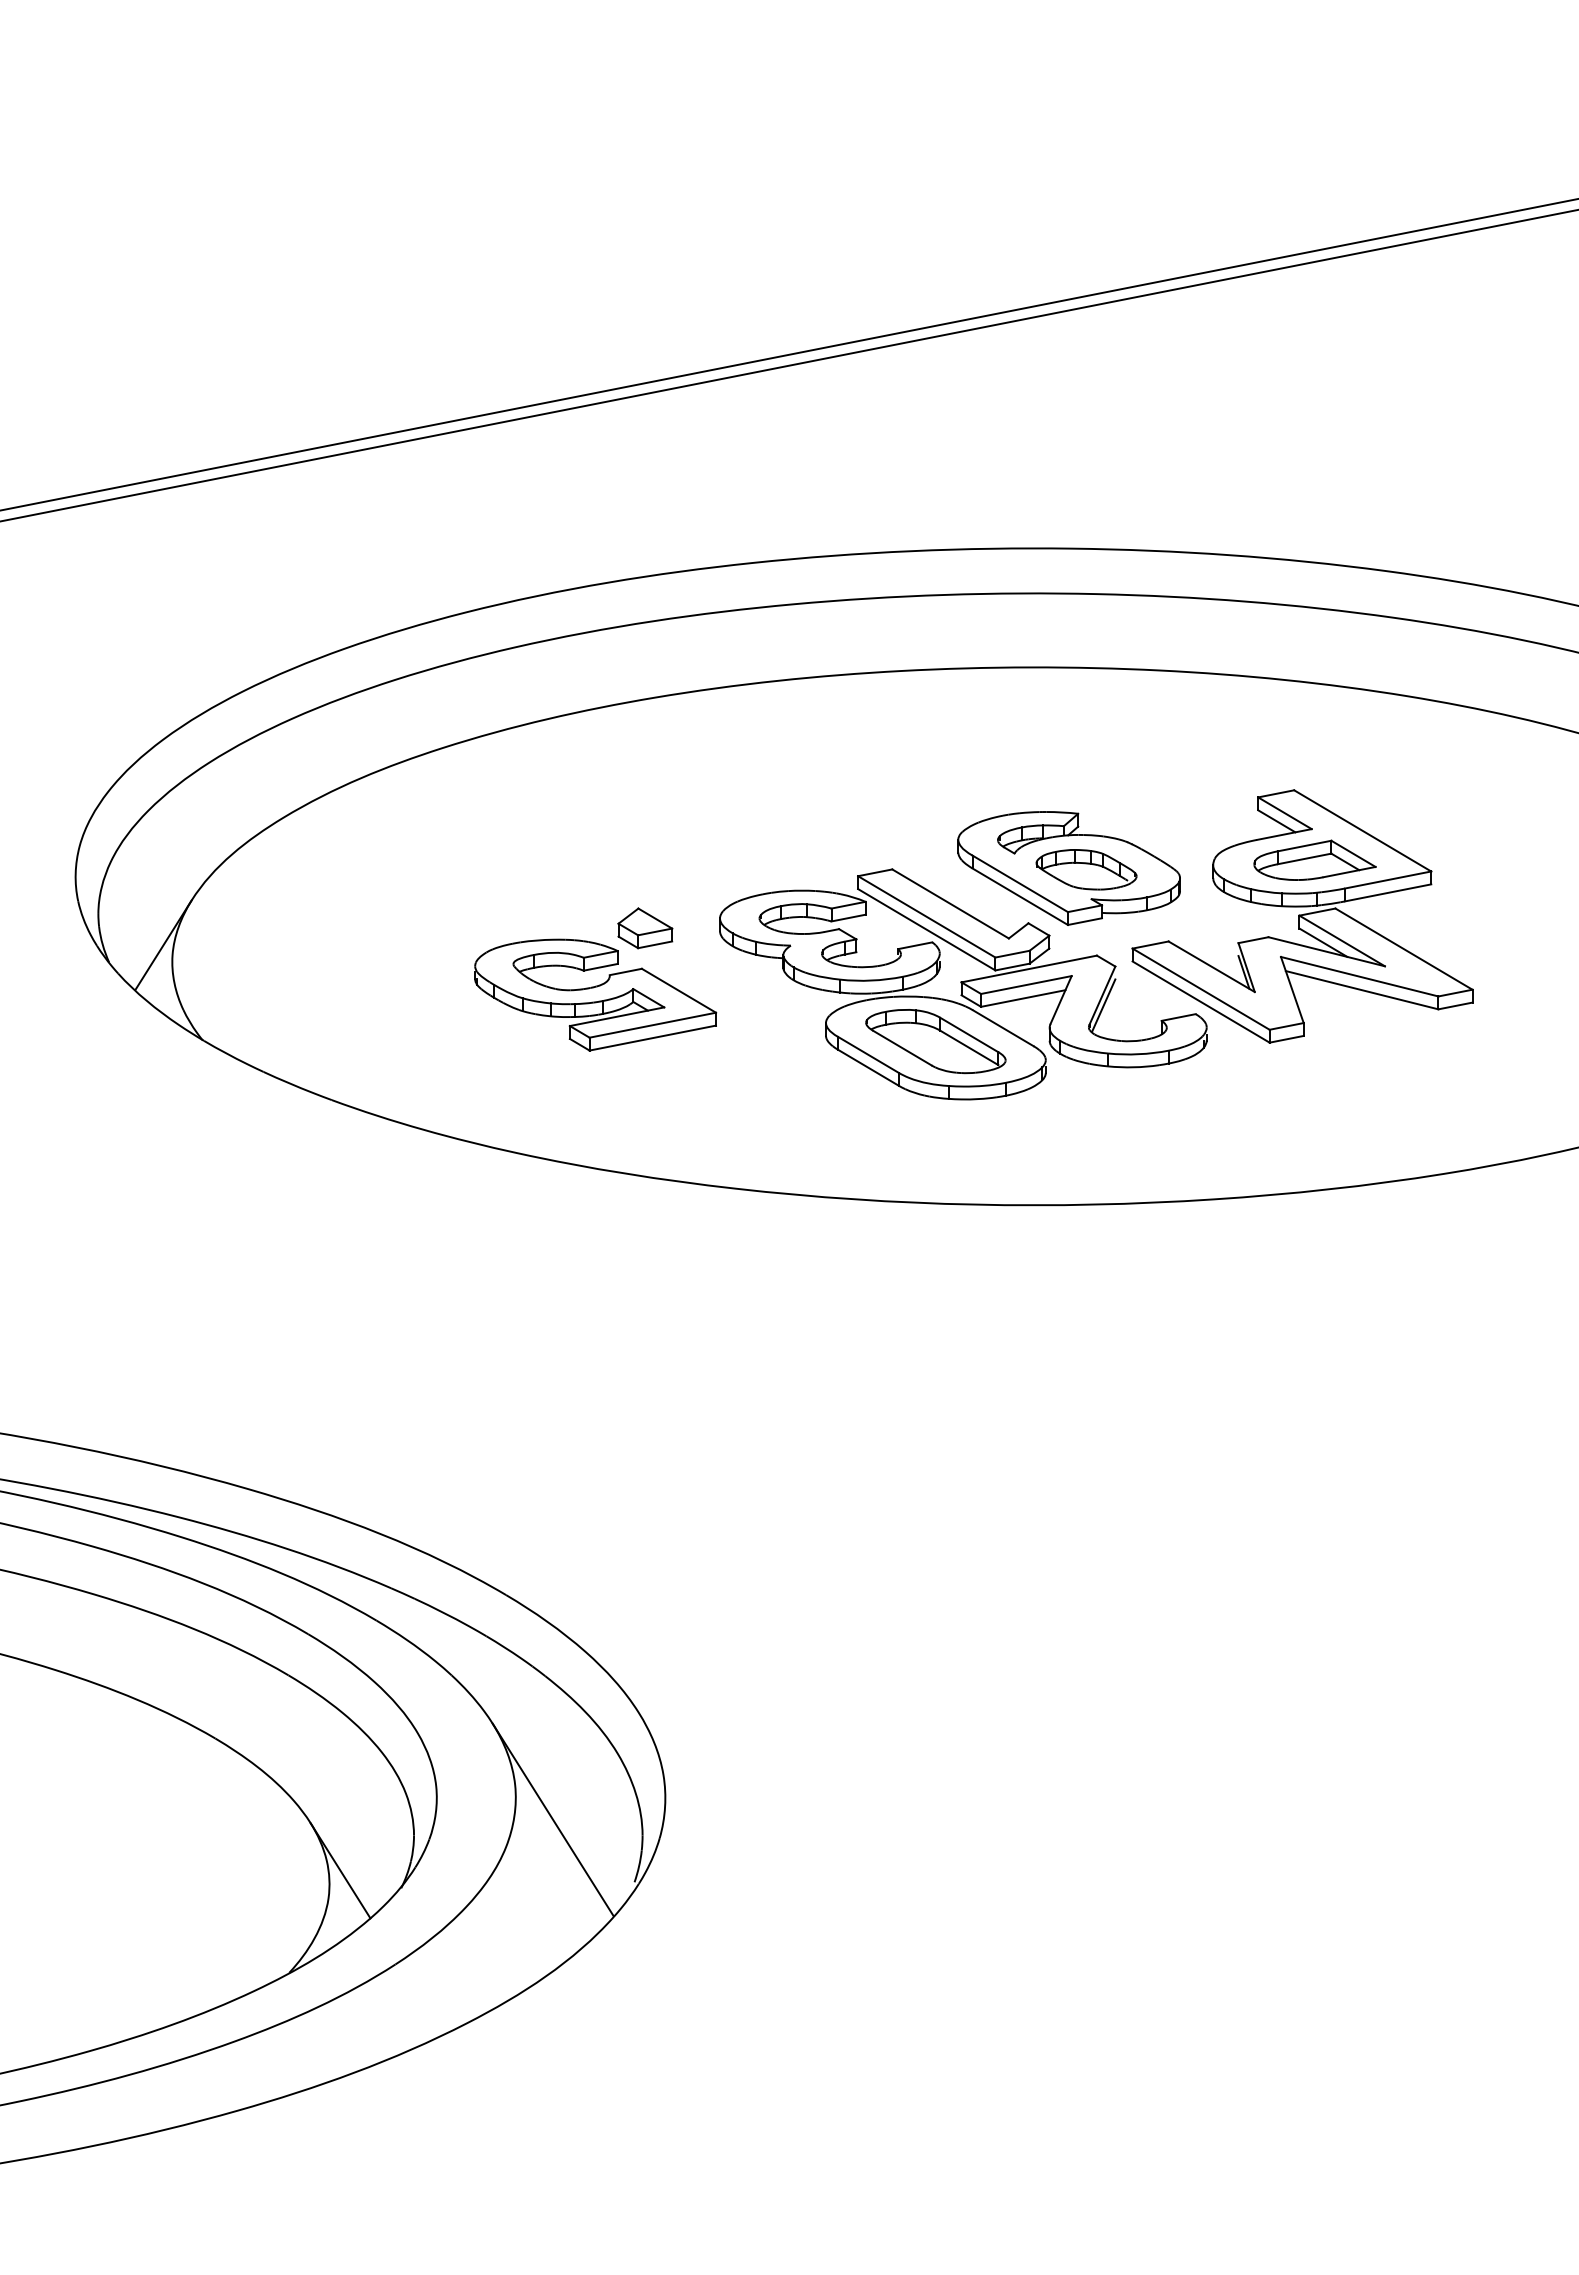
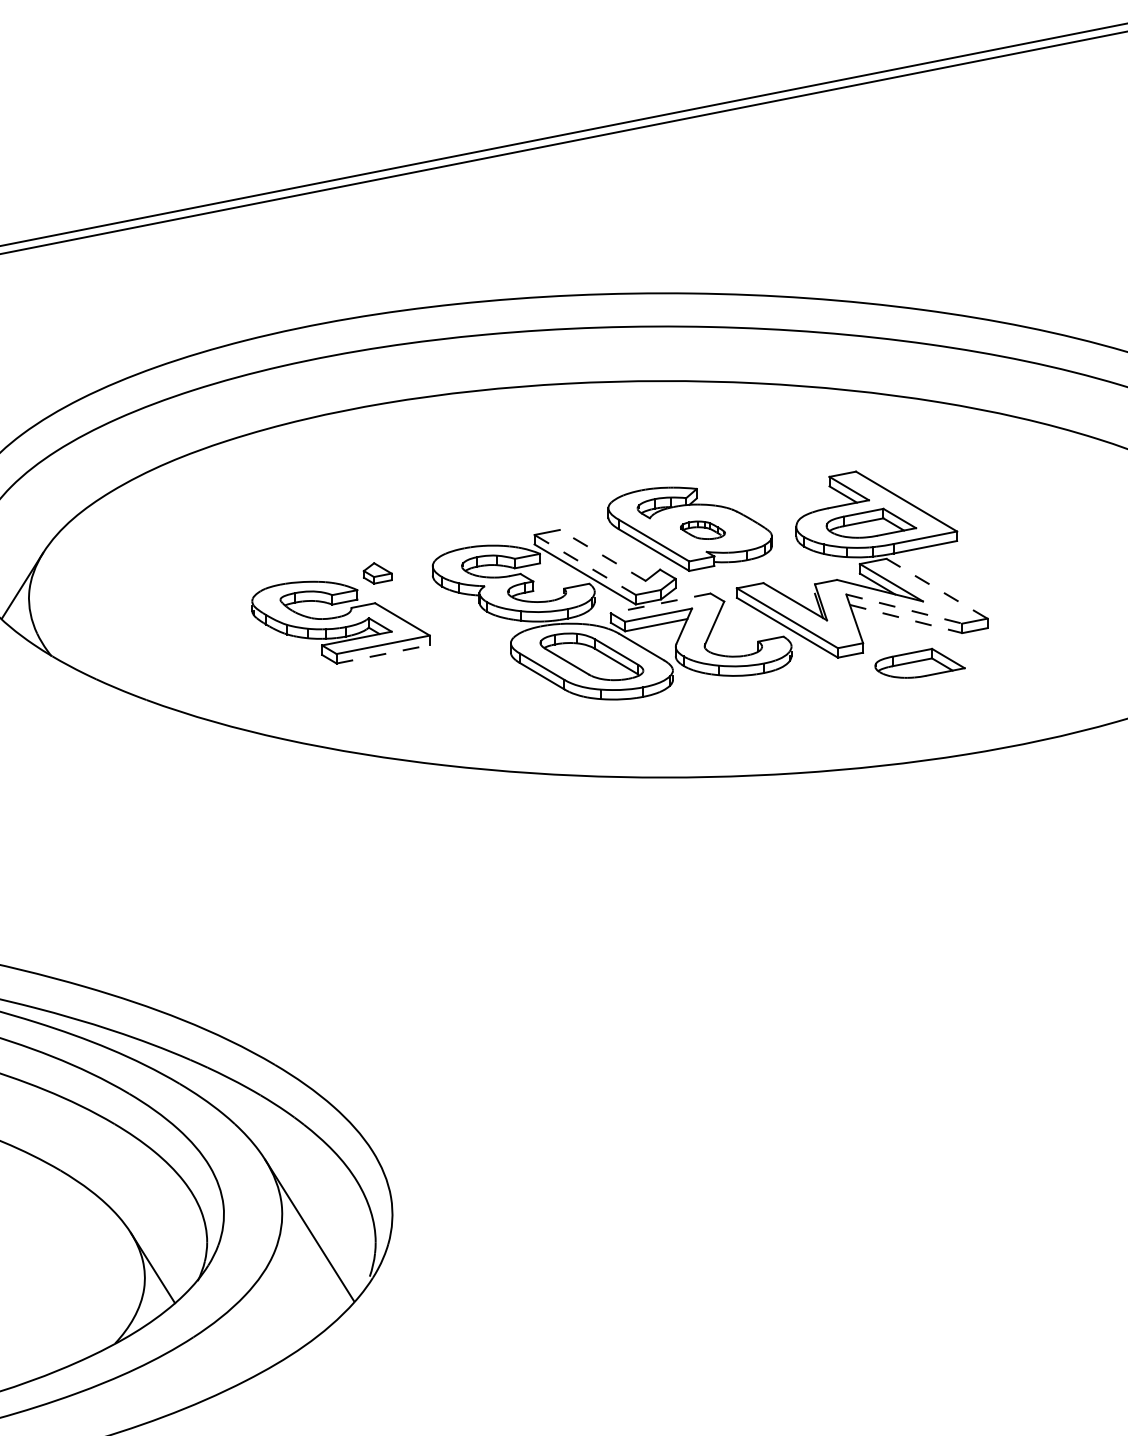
part: (1086, 869) -> (702, 530), size x0.6
line: (950, 903) -> (602, 555), solid -> dashed
line: (926, 916) -> (584, 564), solid -> dashed
part: (645, 928) -> (377, 573), size x0.7
line: (1403, 949) -> (936, 589), solid -> dashed
line: (1028, 969) -> (660, 603), solid -> dashed
line: (1360, 976) -> (904, 608), solid -> dashed
line: (1362, 990) -> (906, 619), solid -> dashed
line: (1103, 1005) -> (715, 630), removed
line: (653, 1038) -> (383, 654), solid -> dashed
part: (1380, 1049) -> (919, 662), added

